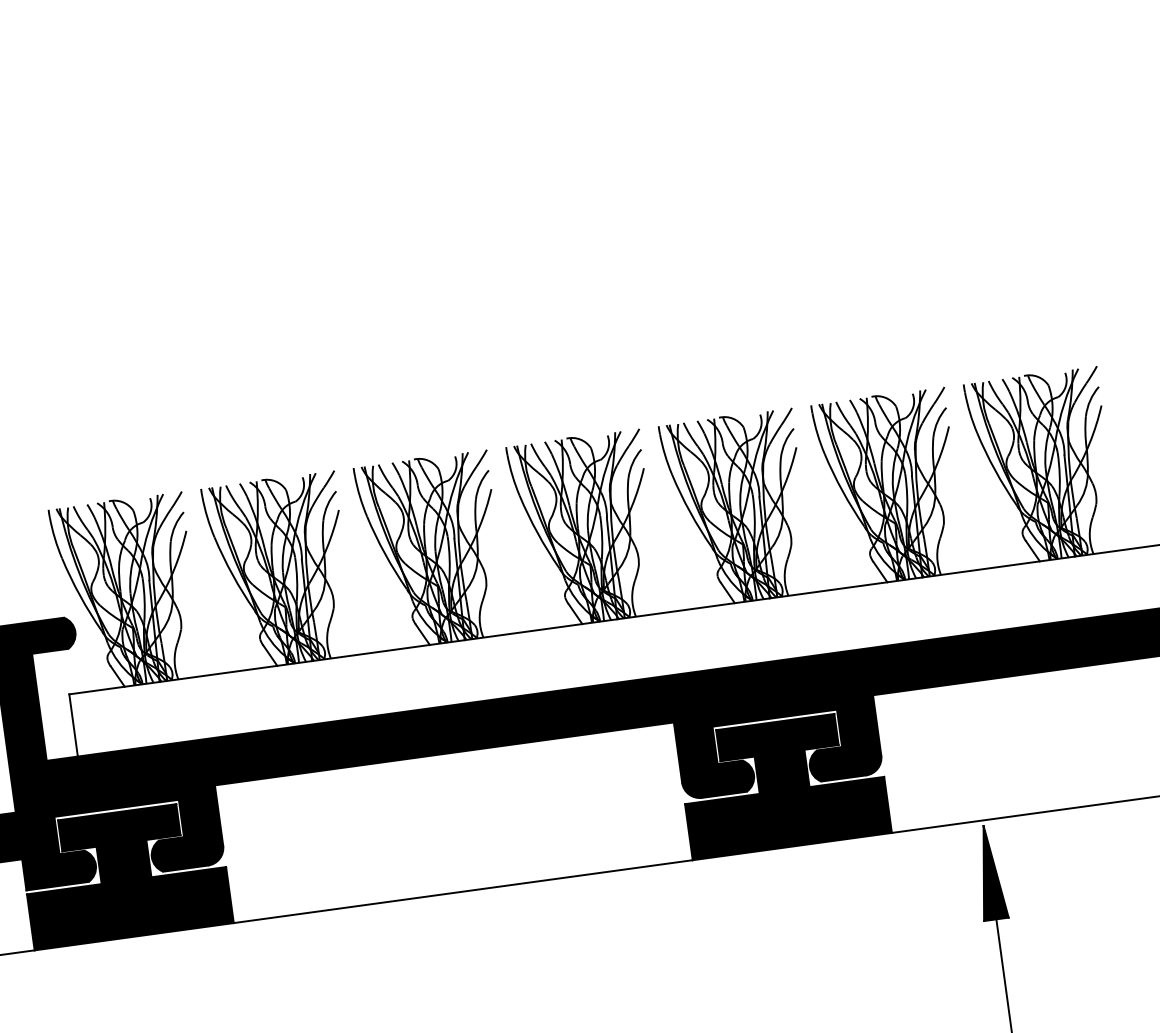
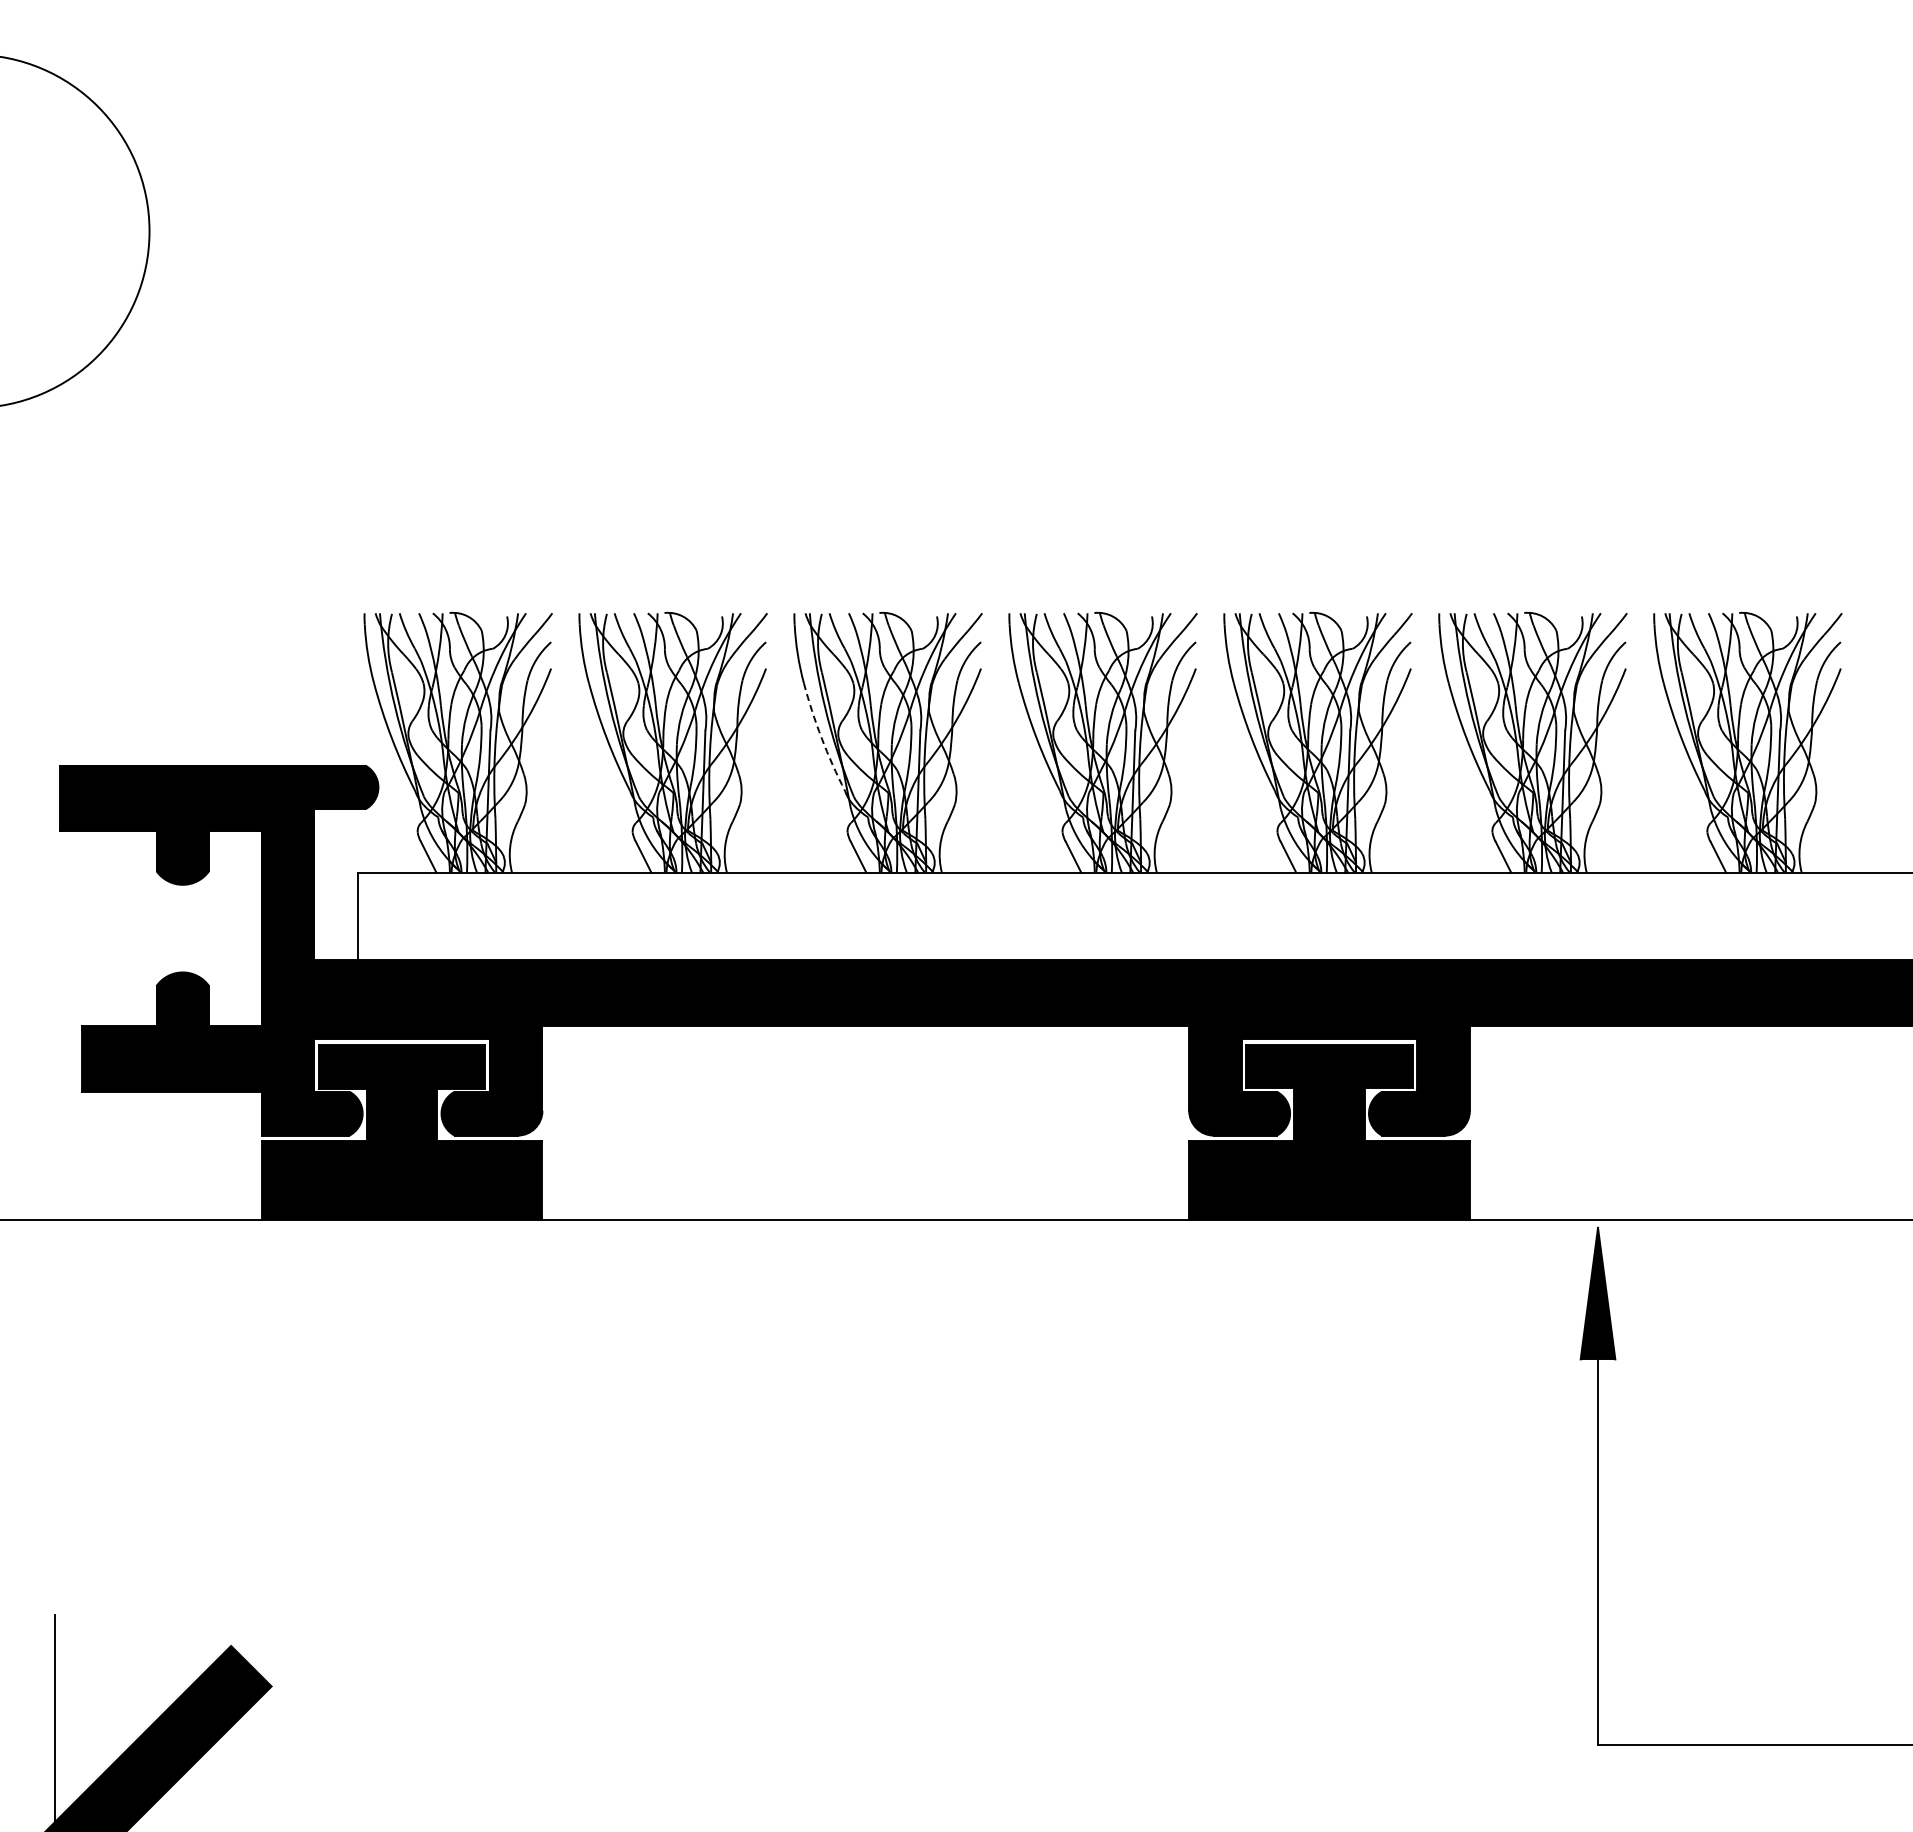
arc: (385, 554) -> (821, 738), solid -> dashed

